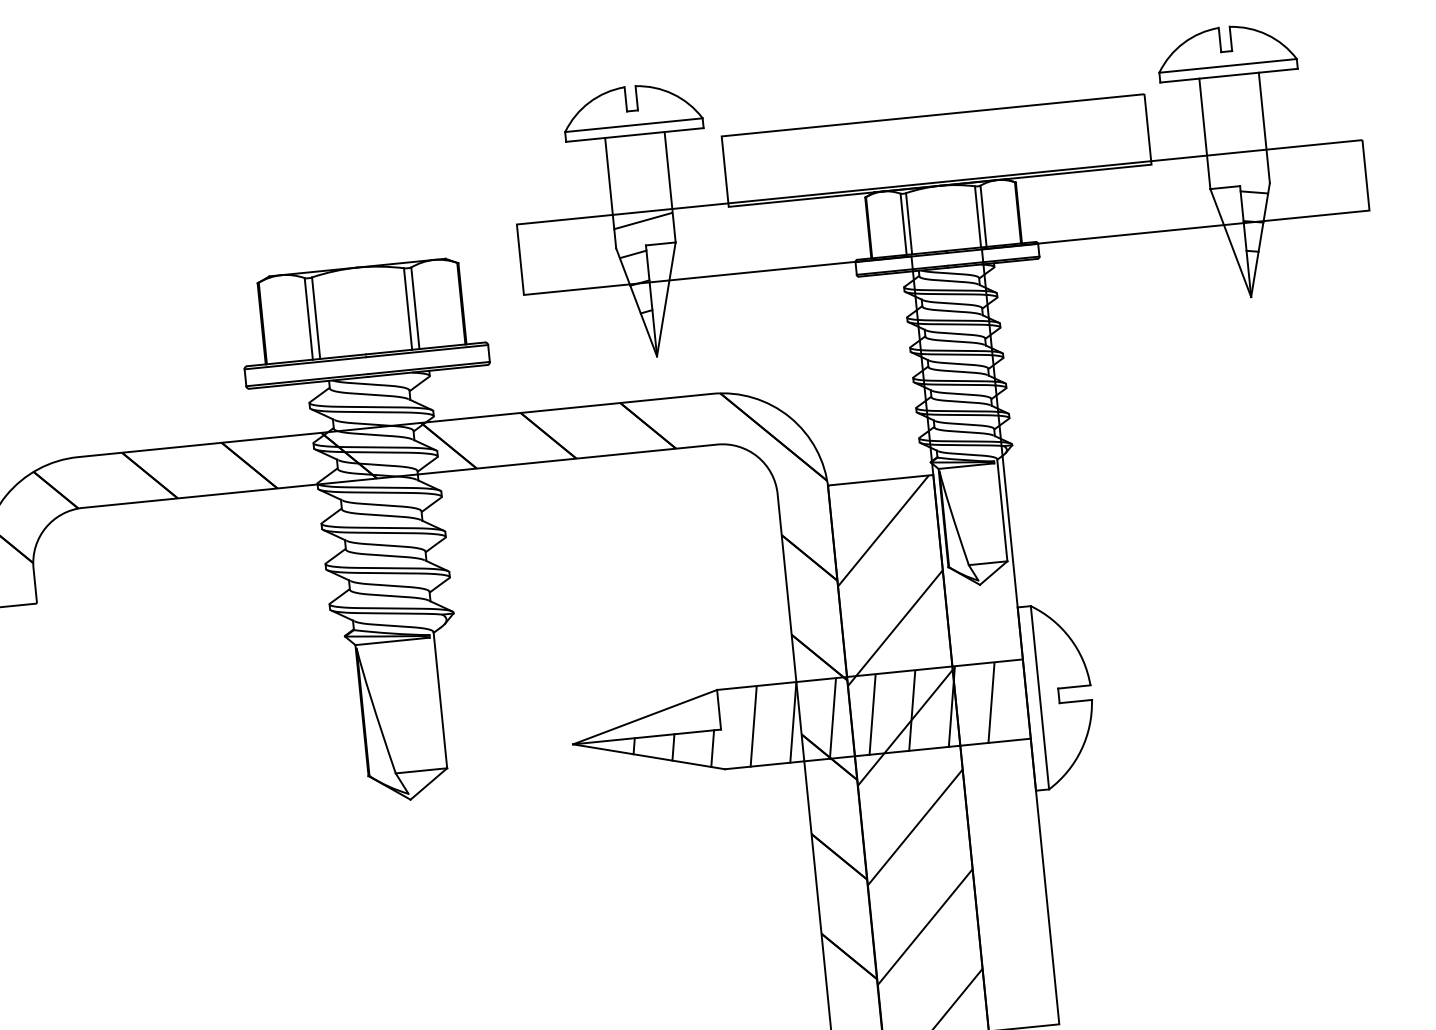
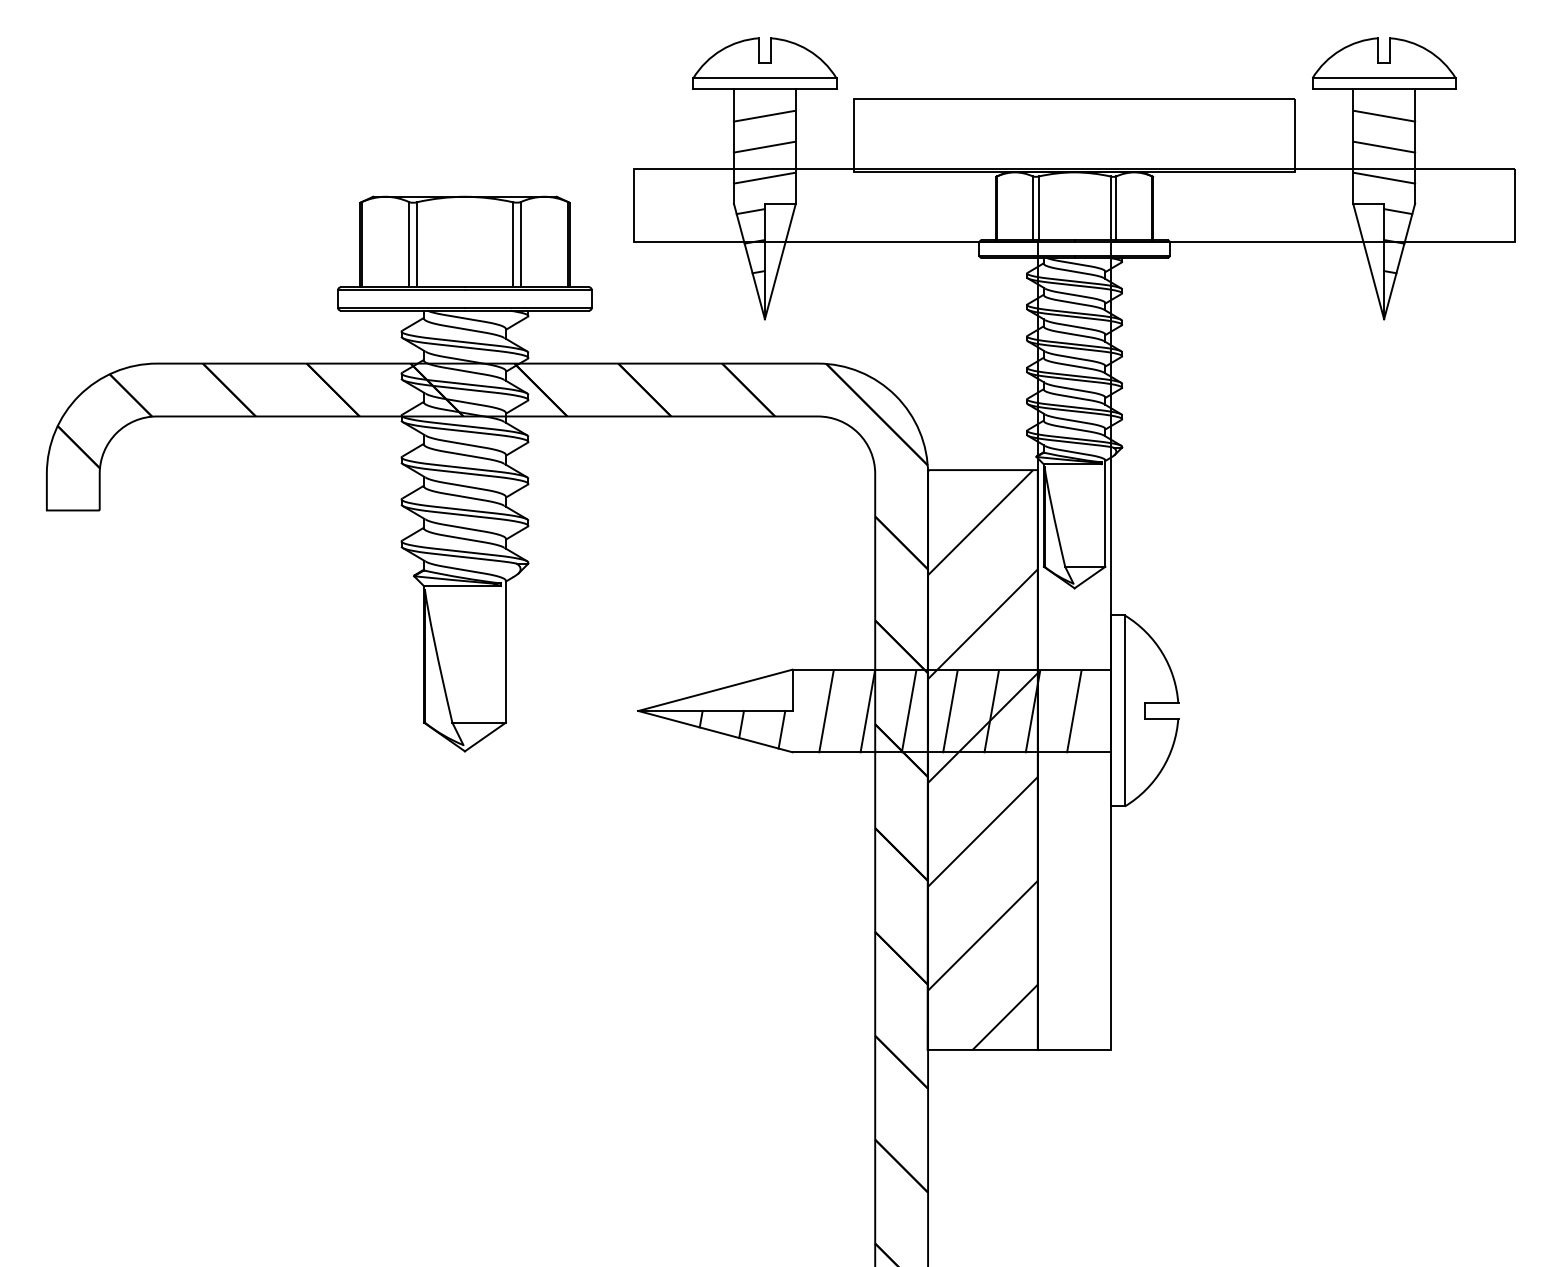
line: (1232, 101) -> (1384, 115), added
line: (1234, 131) -> (1384, 146), added
line: (636, 161) -> (763, 115), added
line: (1237, 161) -> (1384, 177), added
line: (639, 190) -> (763, 146), added

